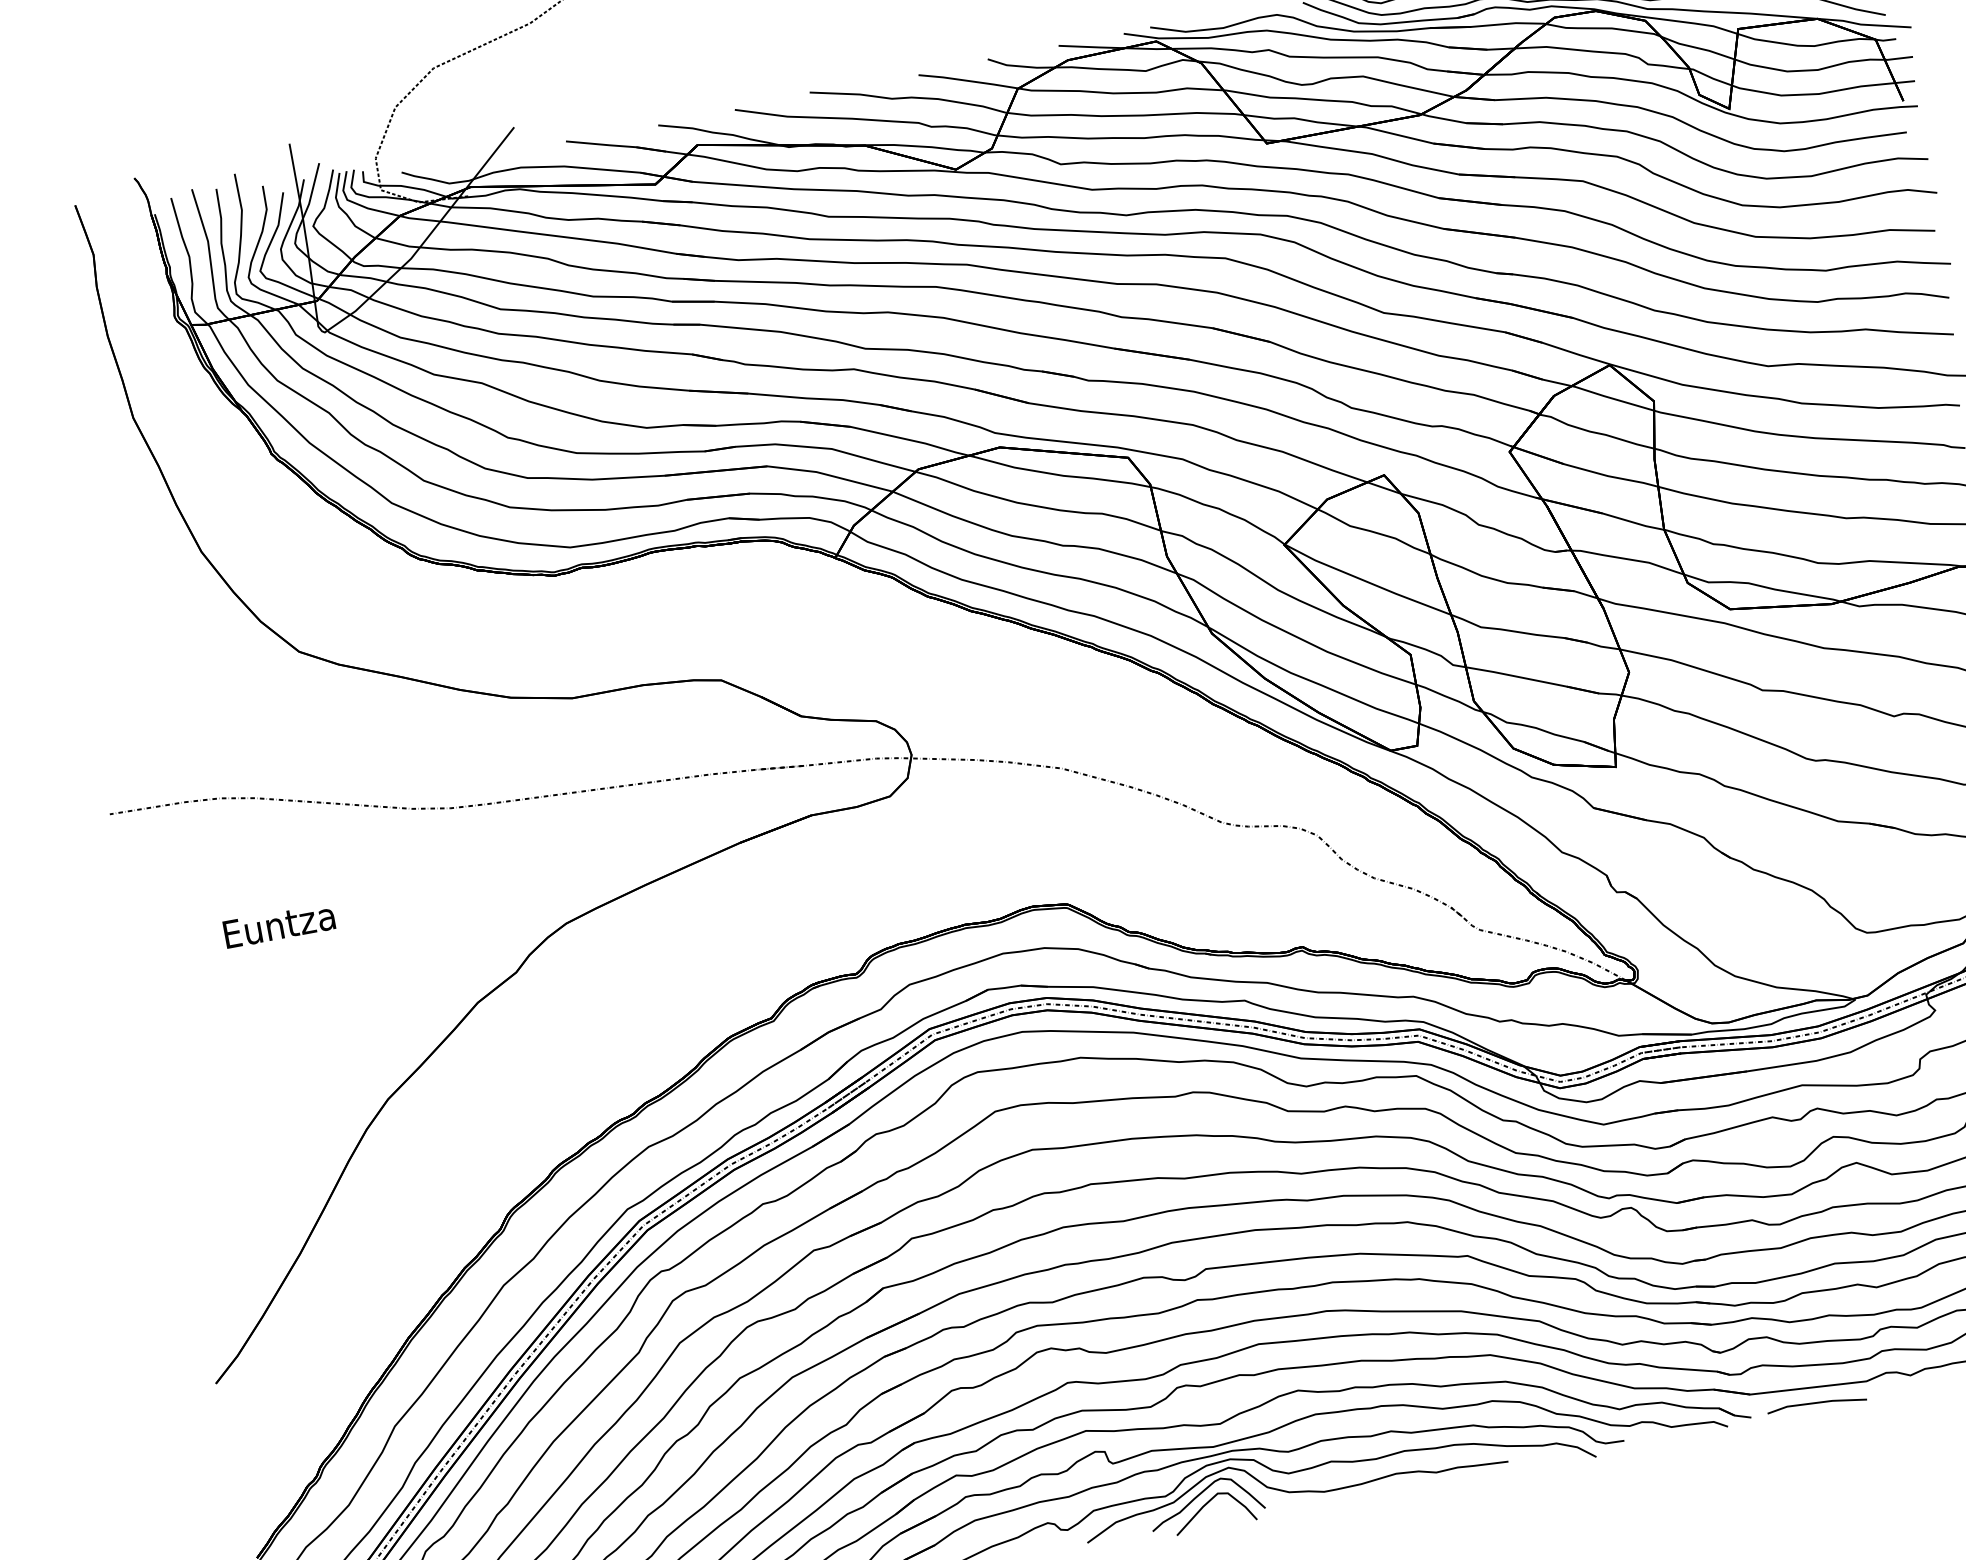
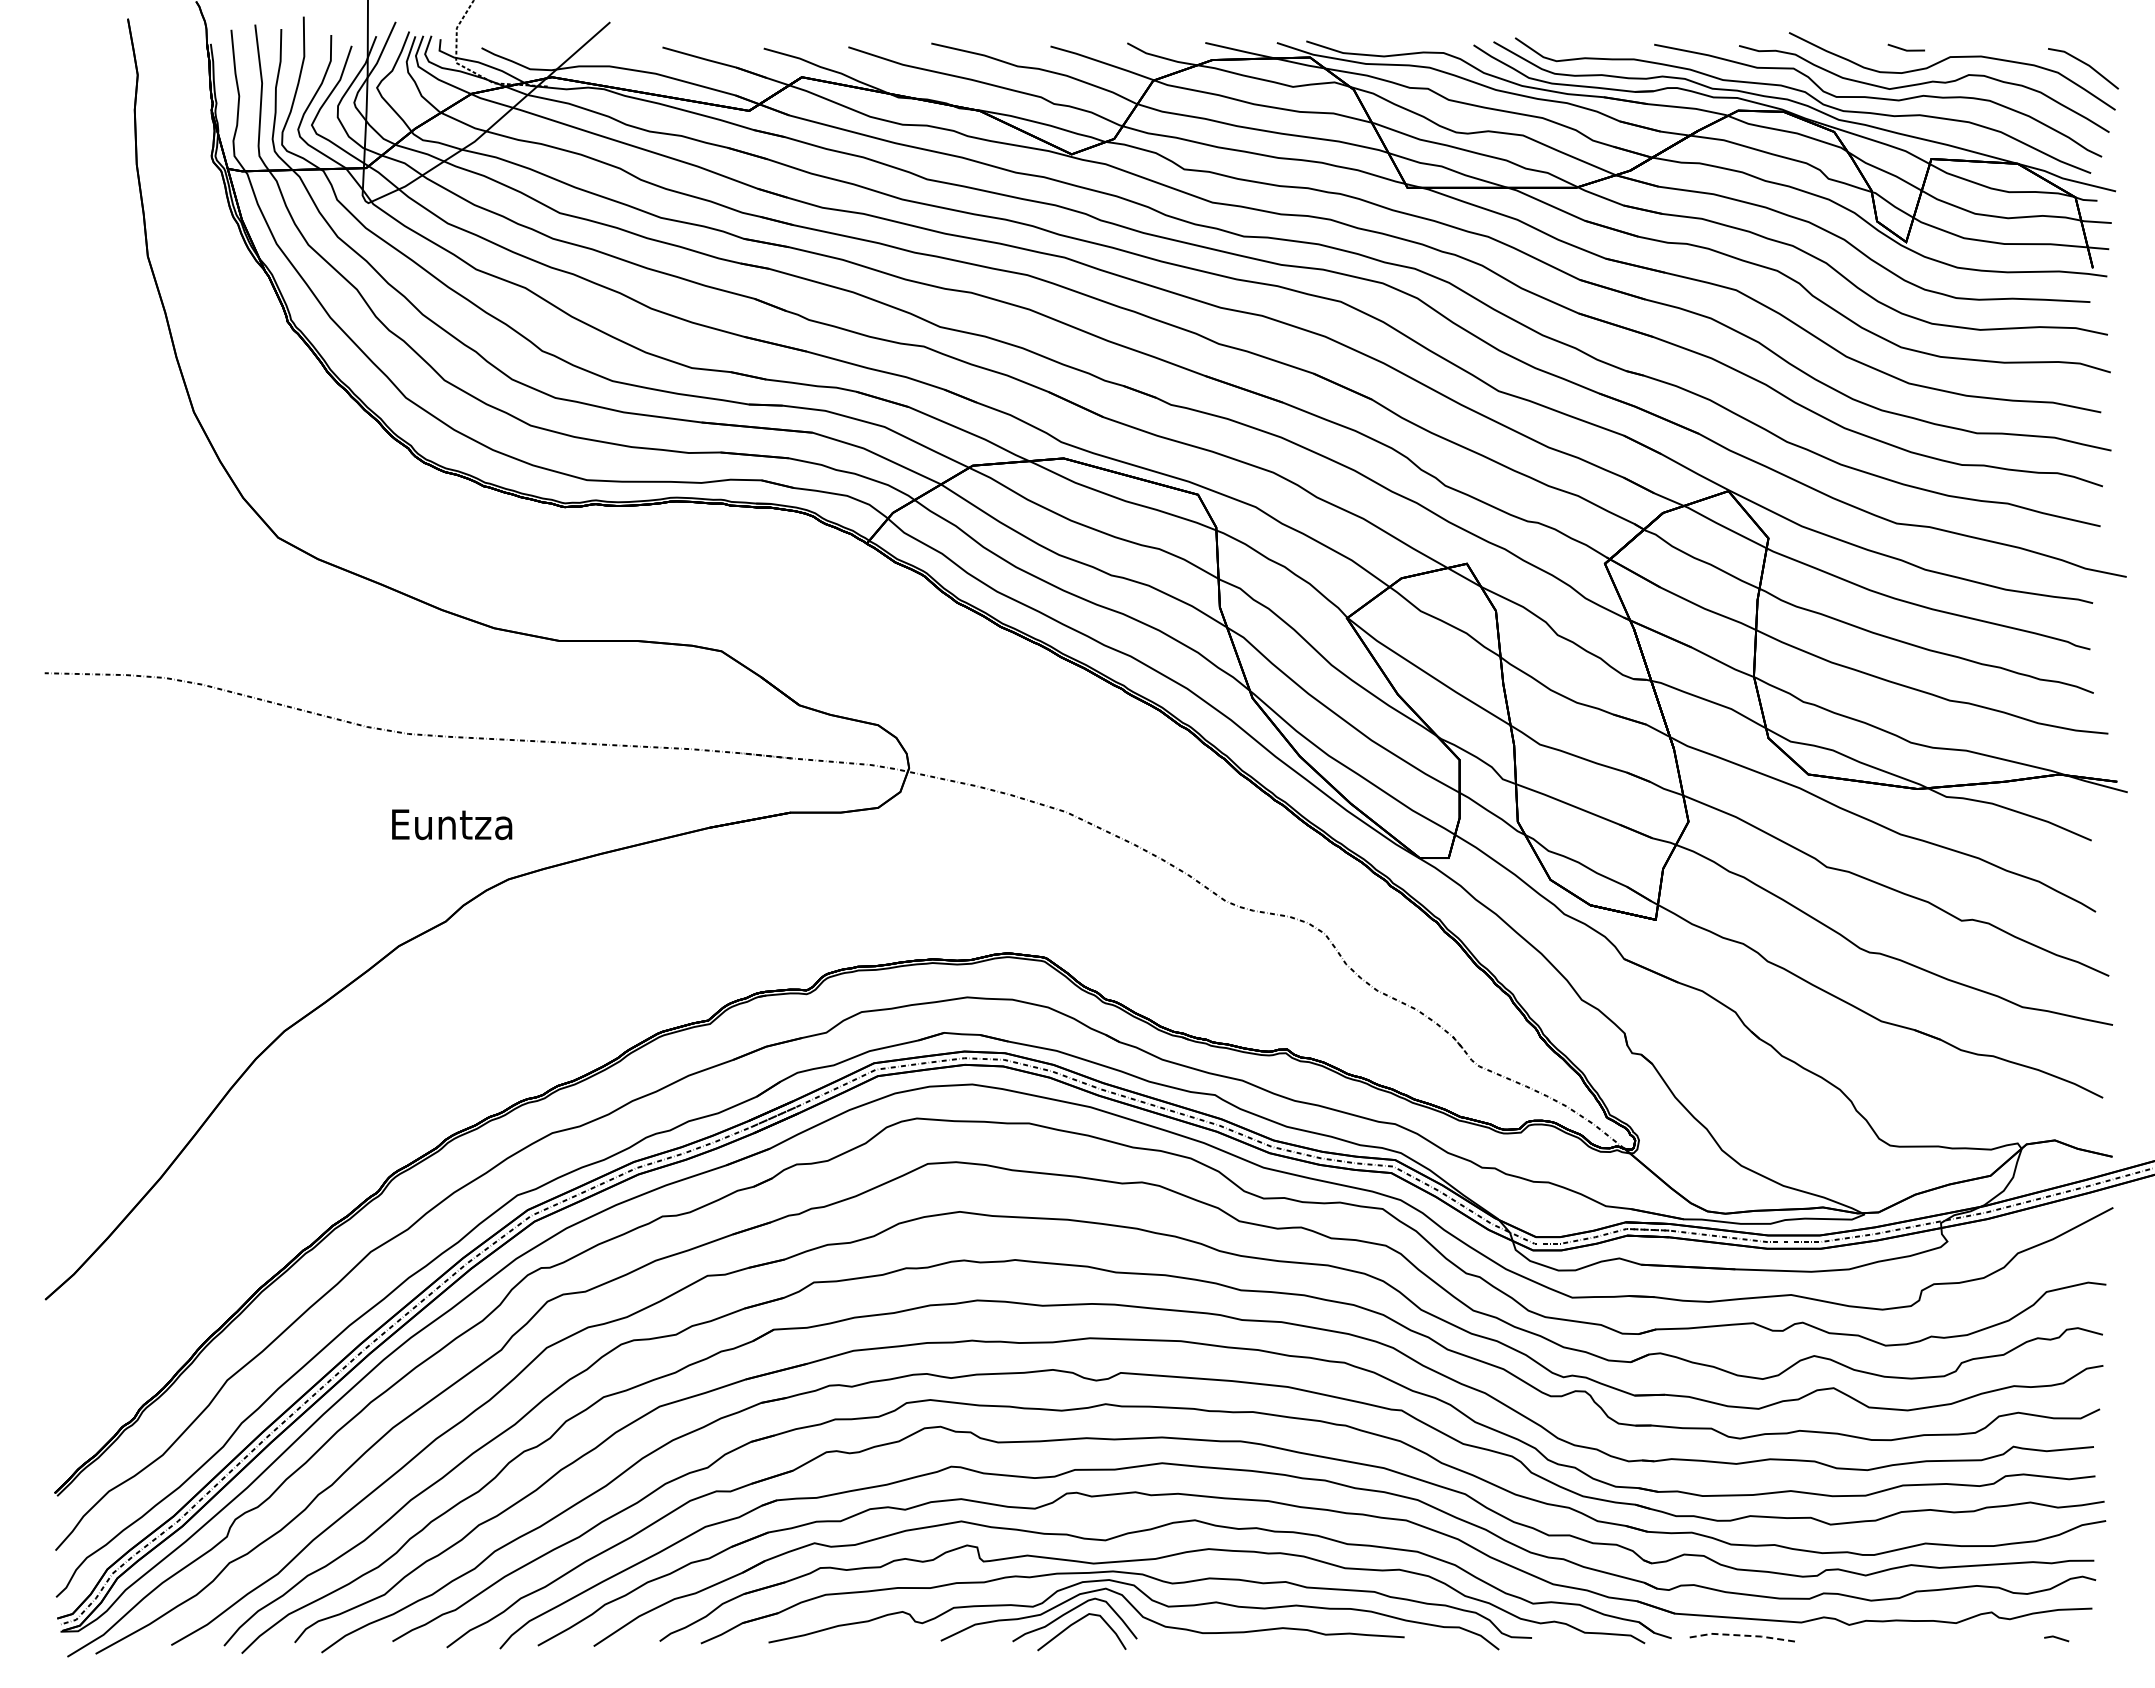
text: (279, 925) -> (452, 824), moved
line: (1817, 1402) -> (1744, 1635), solid -> dashed

